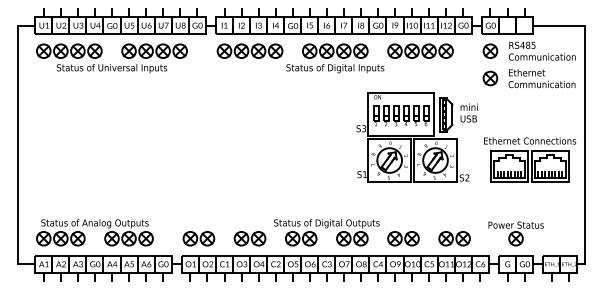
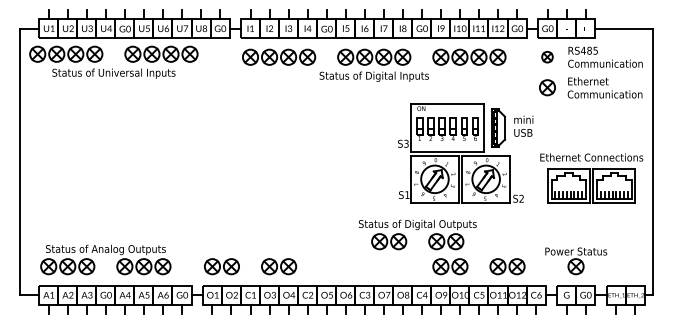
part: (490, 50) -> (547, 56), size x0.7
part: (110, 63) -> (112, 68), moved
part: (326, 232) -> (417, 234), moved

